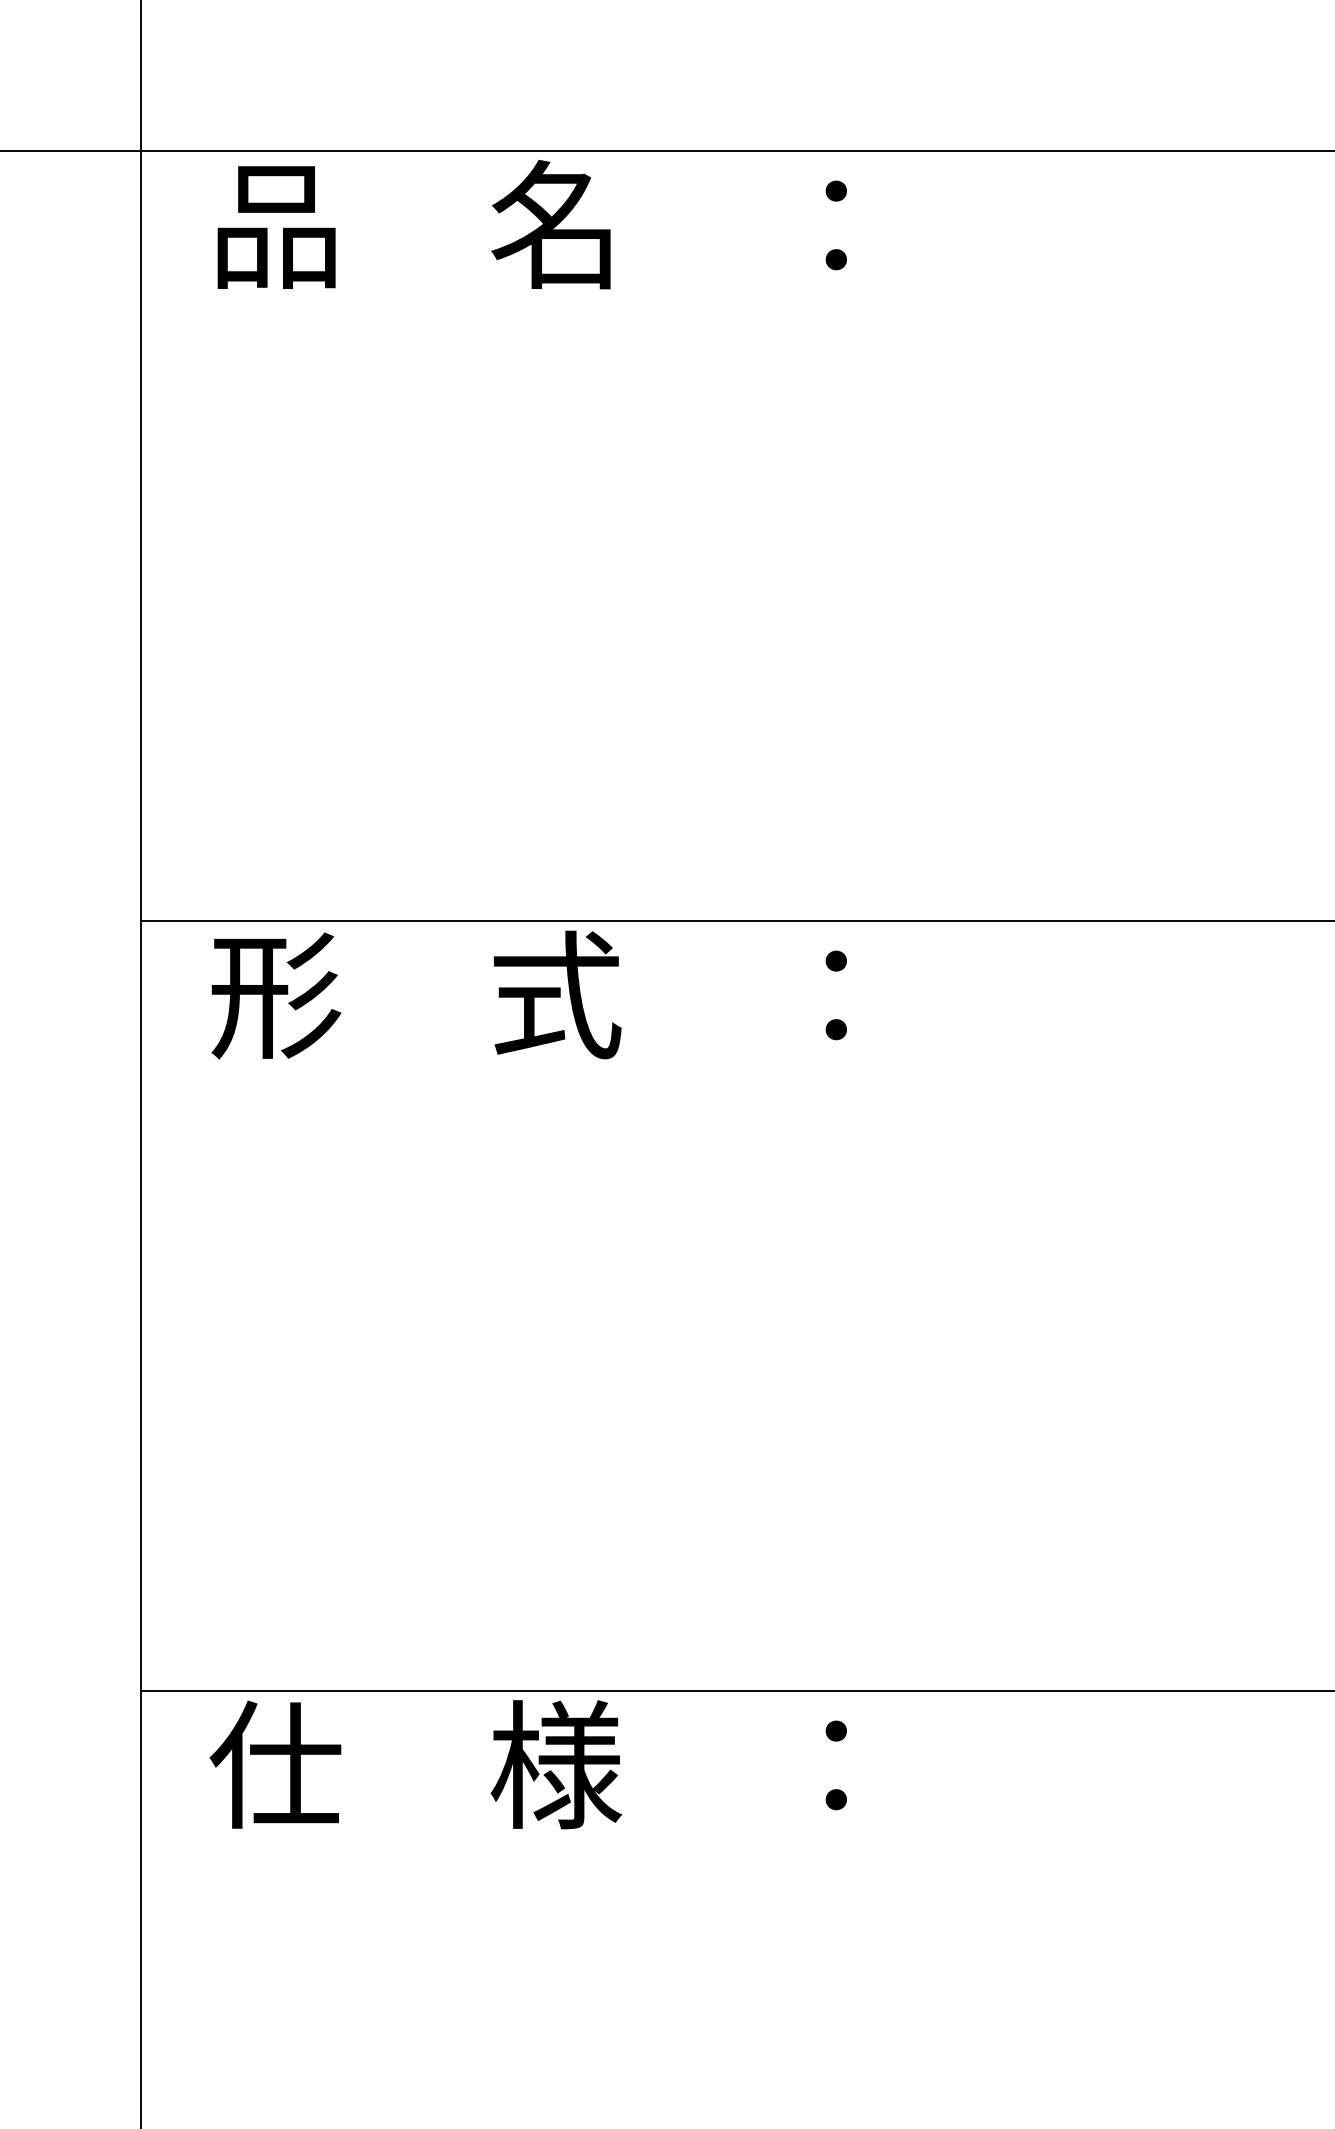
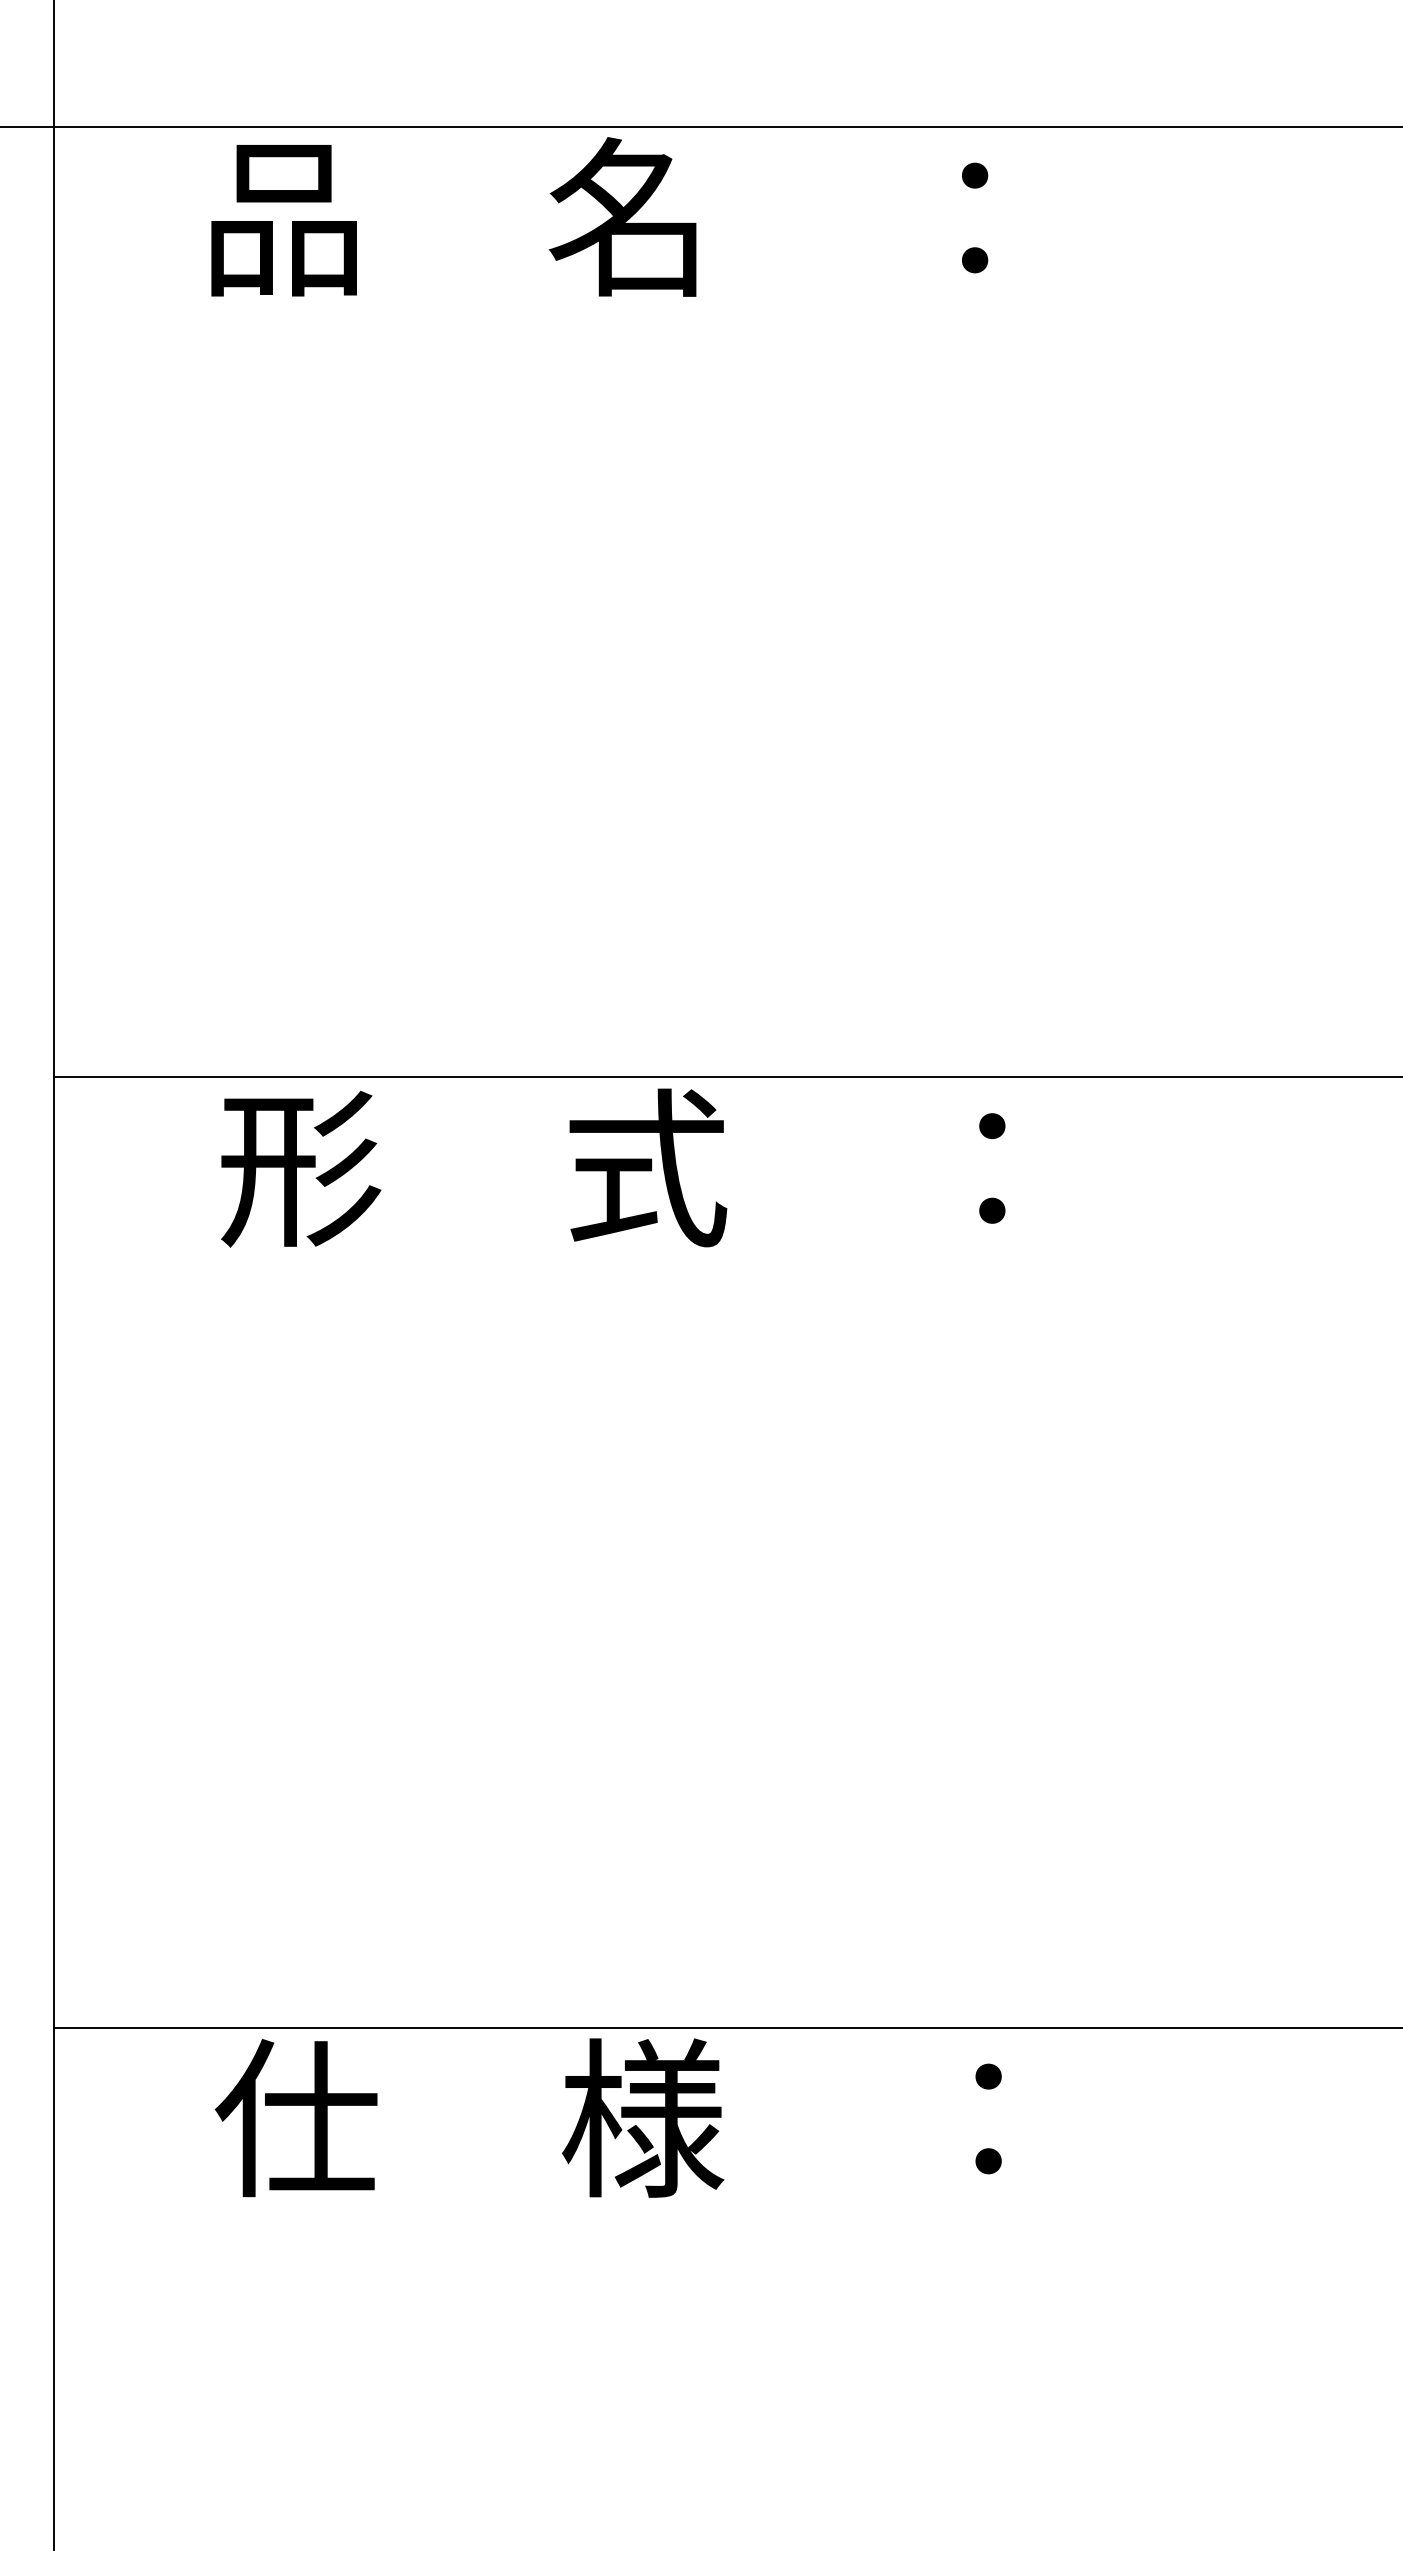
text: (531, 224) -> (598, 216), moved
text: (528, 994) -> (612, 1167), moved
text: (527, 1764) -> (607, 2117), moved

